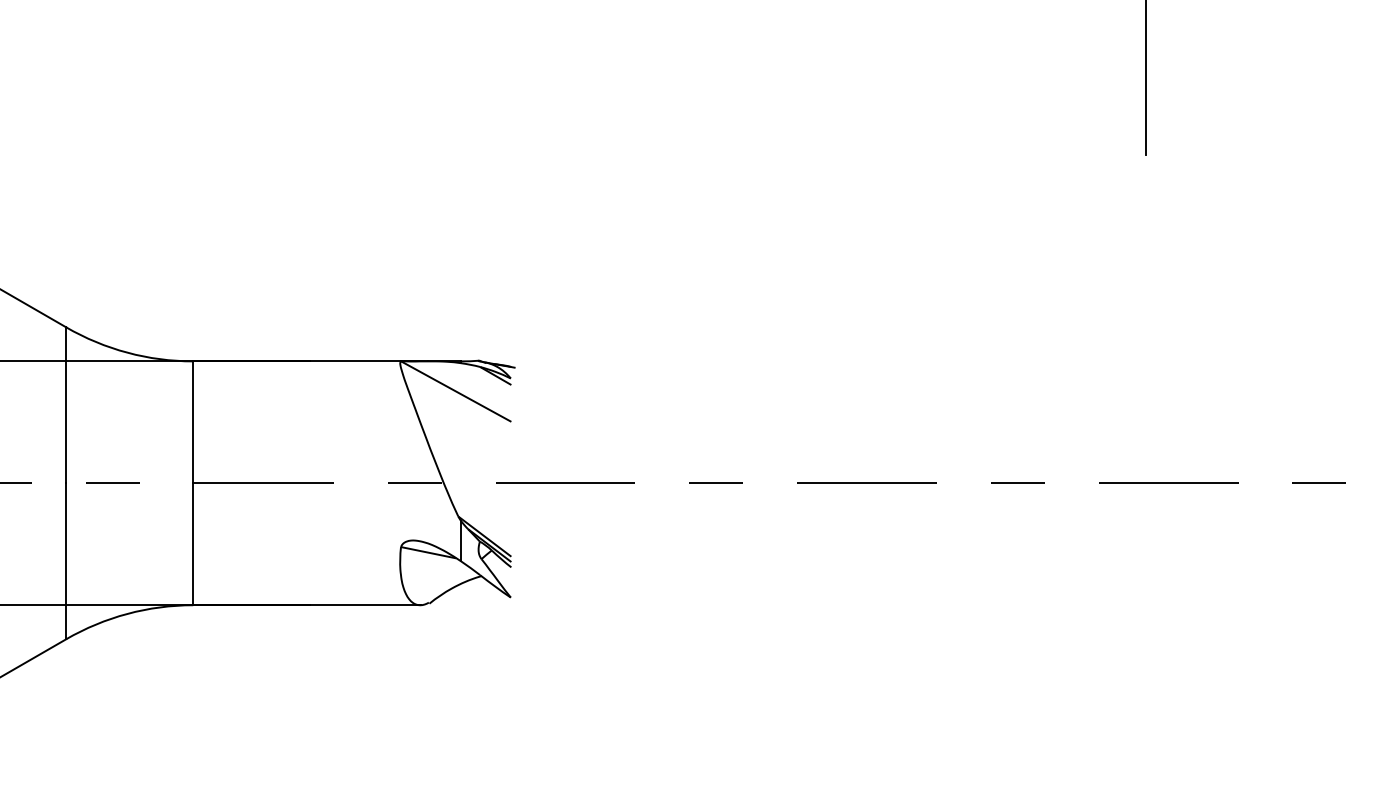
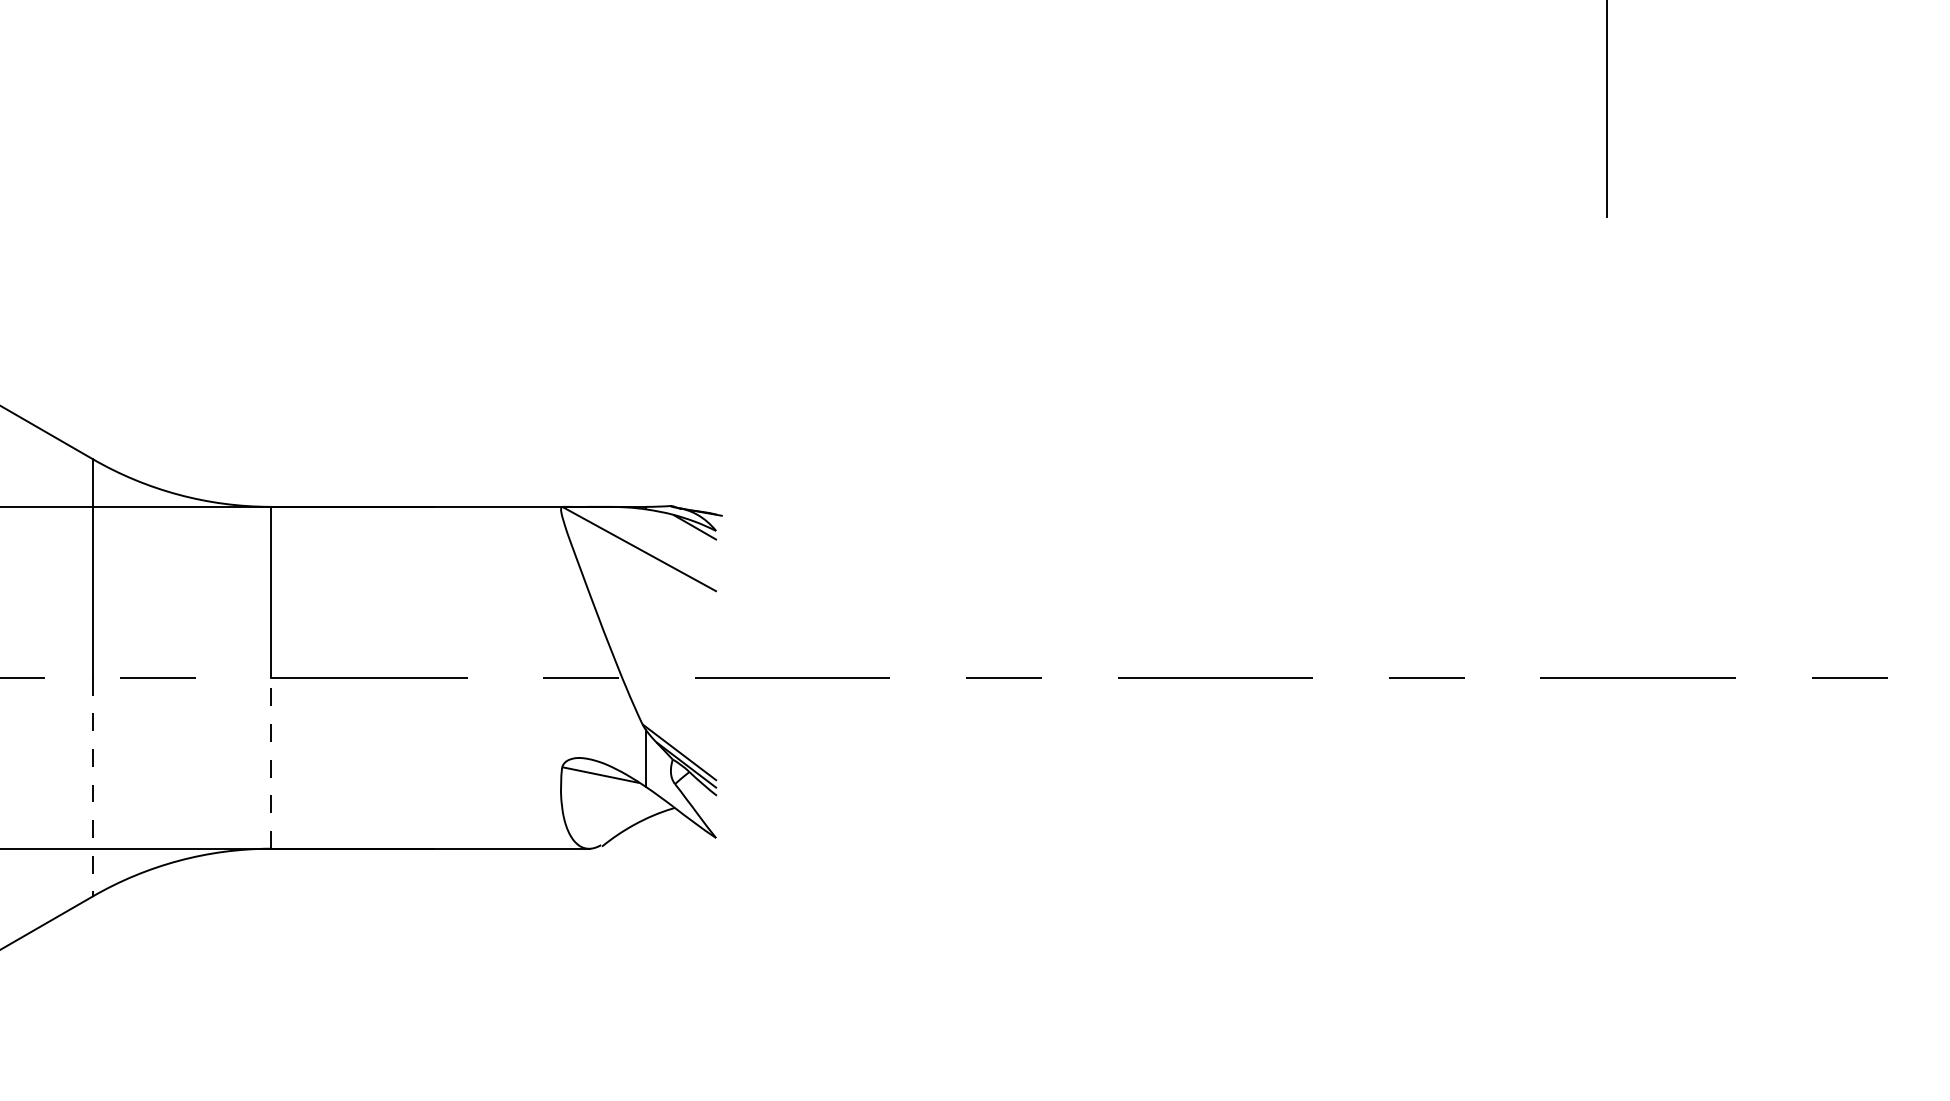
line: (192, 543) -> (270, 762), solid -> dashed
line: (66, 561) -> (92, 787), solid -> dashed

